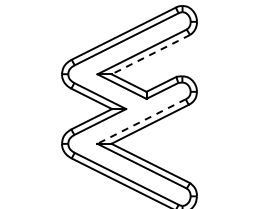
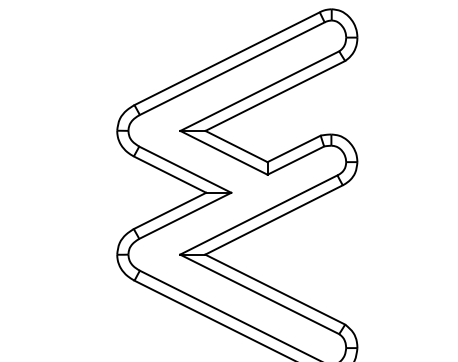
line: (150, 54) -> (274, 95), dashed -> solid
line: (141, 121) -> (258, 214), dashed -> solid

